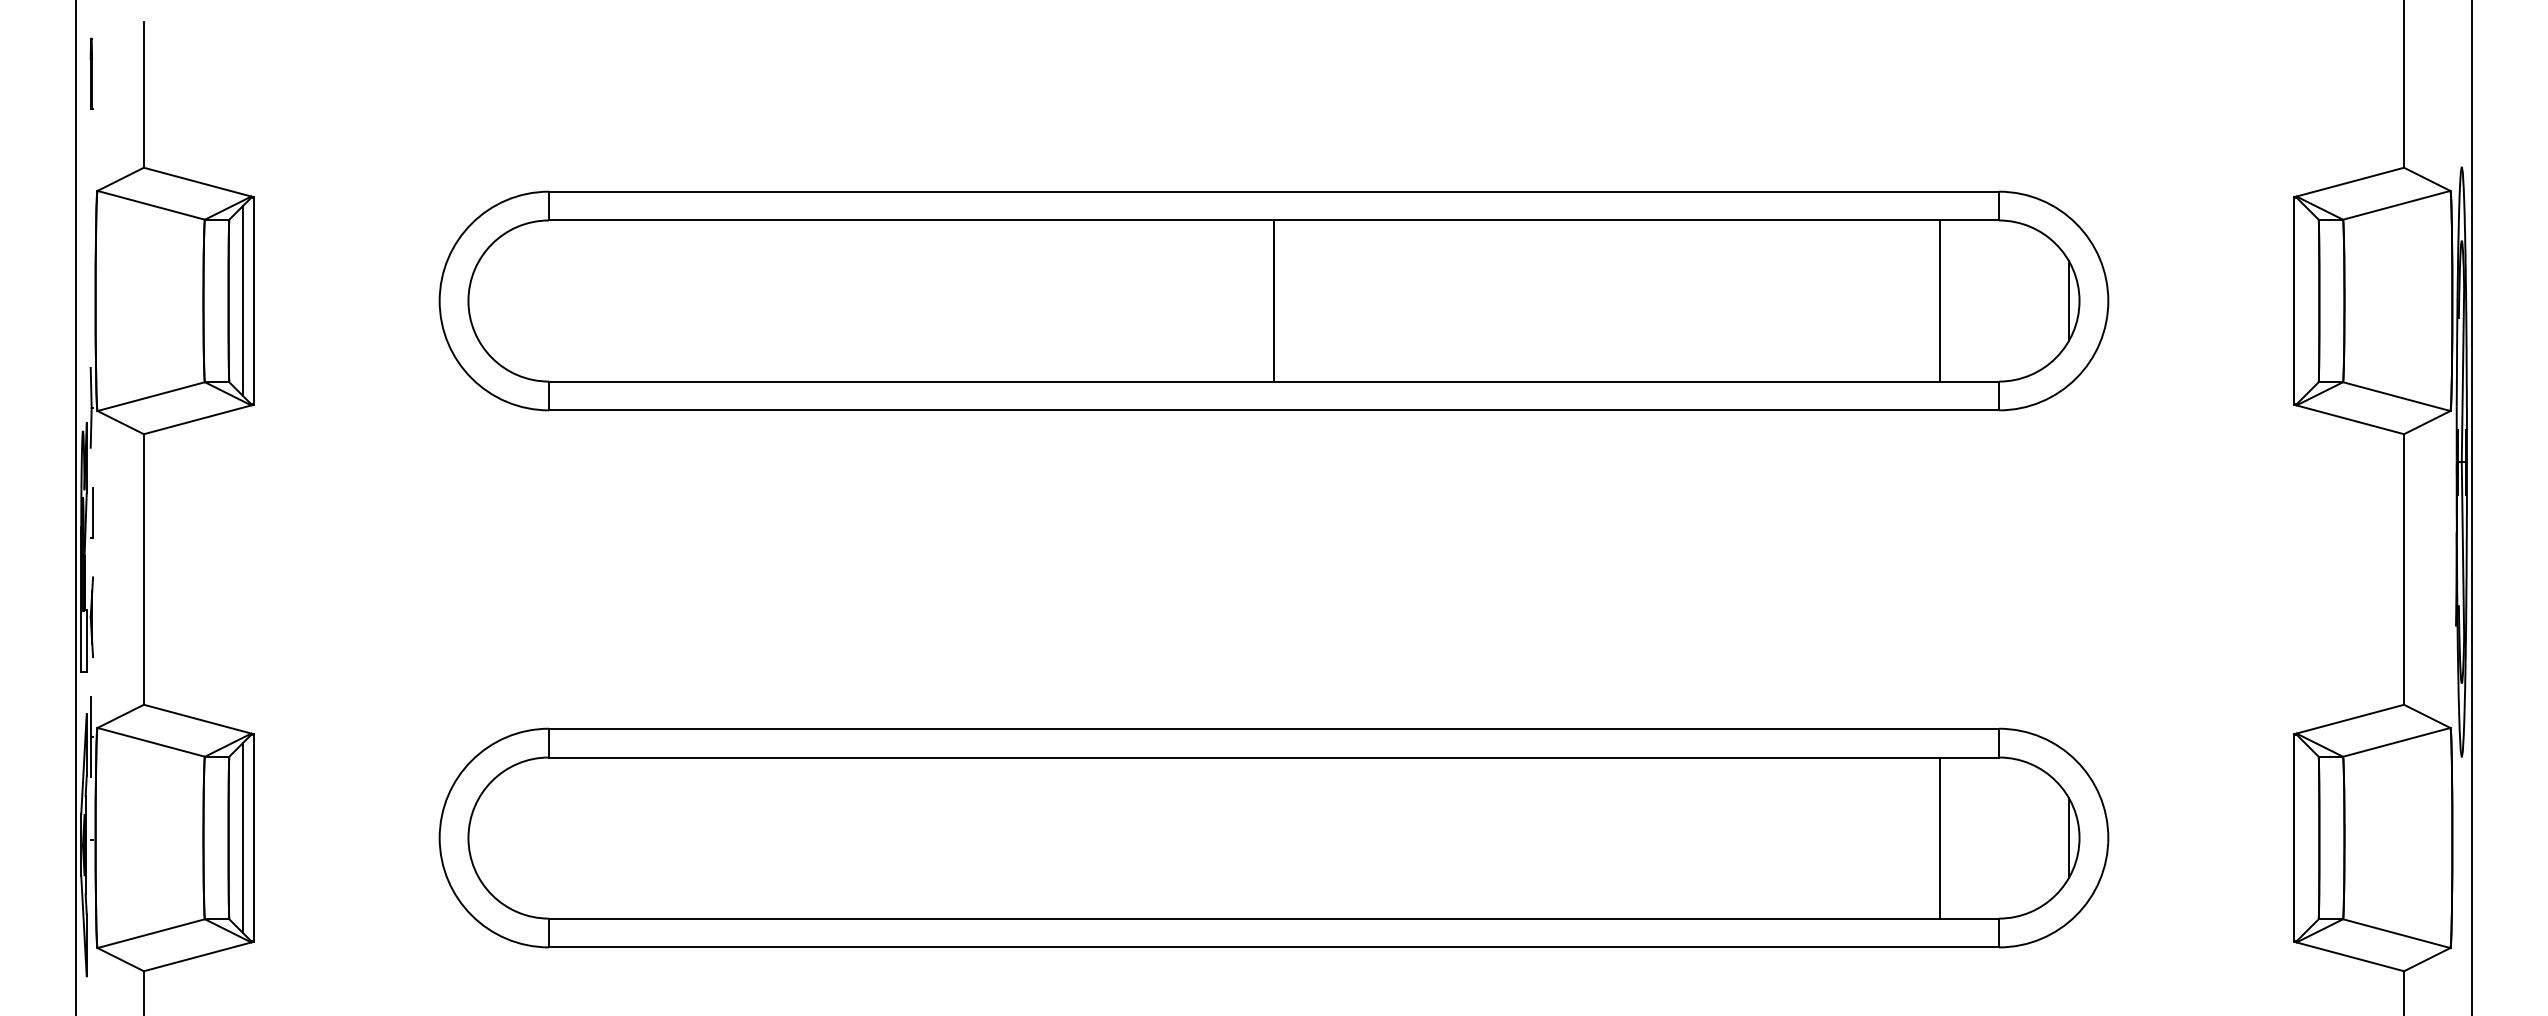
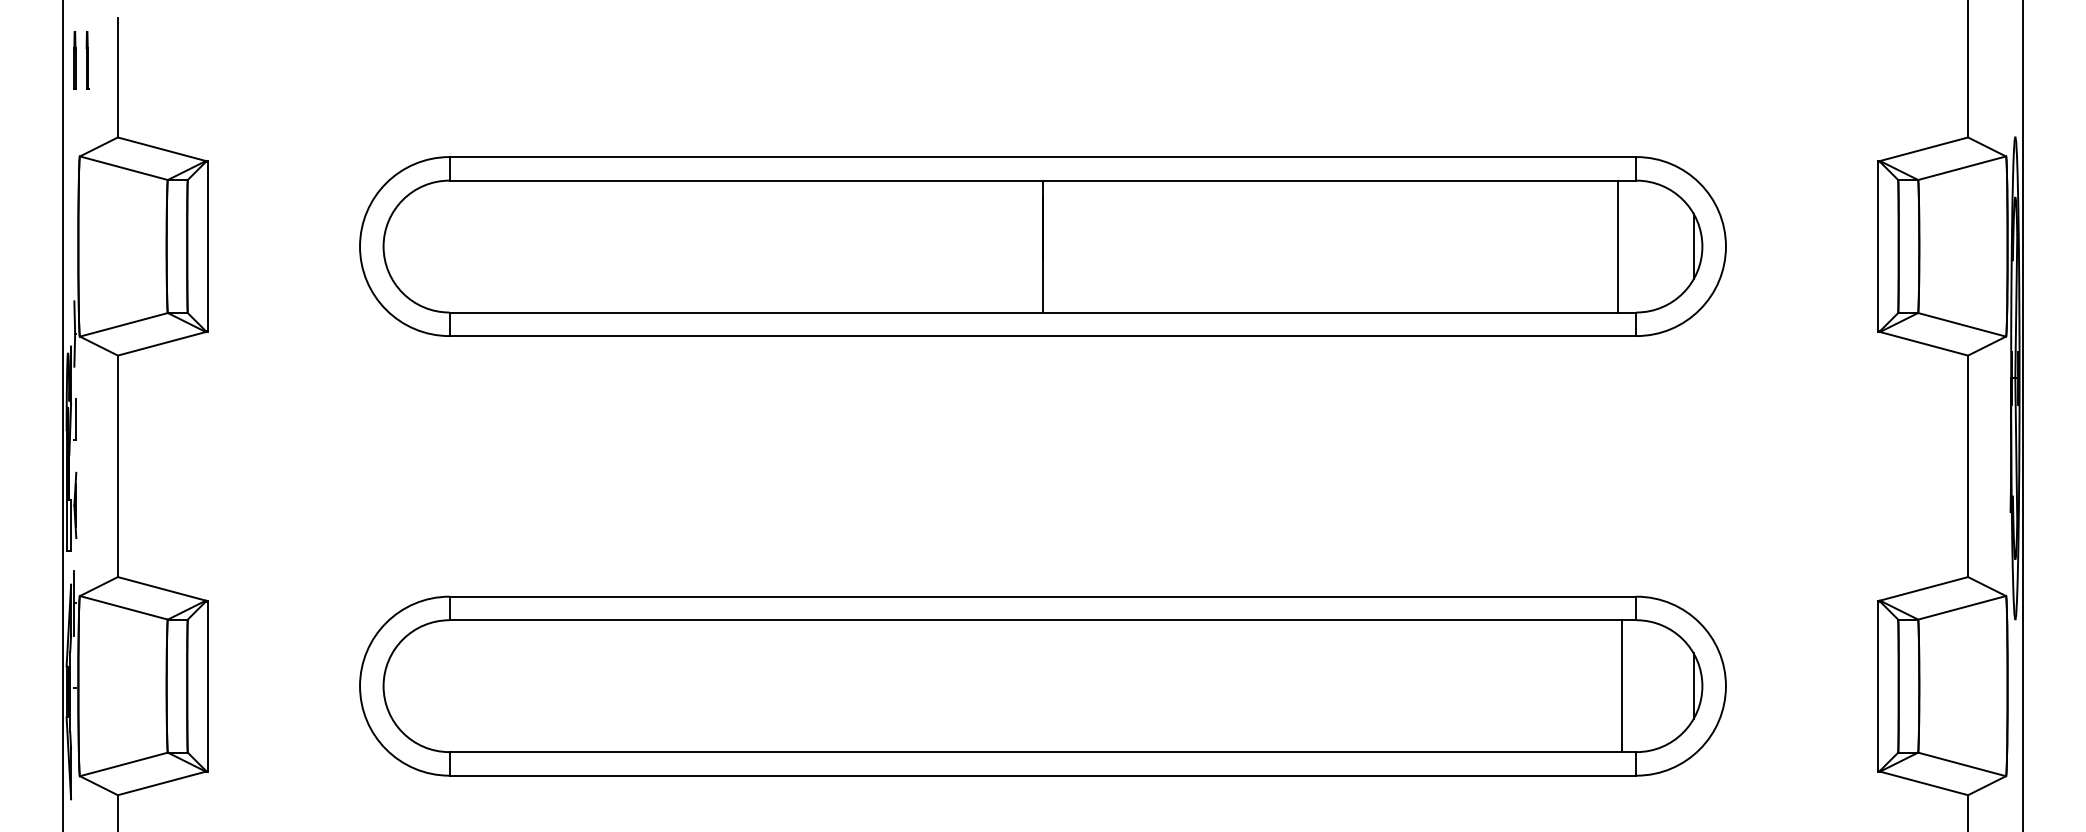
line: (106, 73) -> (87, 60), added
line: (242, 300) -> (198, 246), removed
line: (1939, 300) -> (1618, 246), moved
line: (242, 837) -> (198, 685), removed
line: (1939, 837) -> (1621, 685), moved

